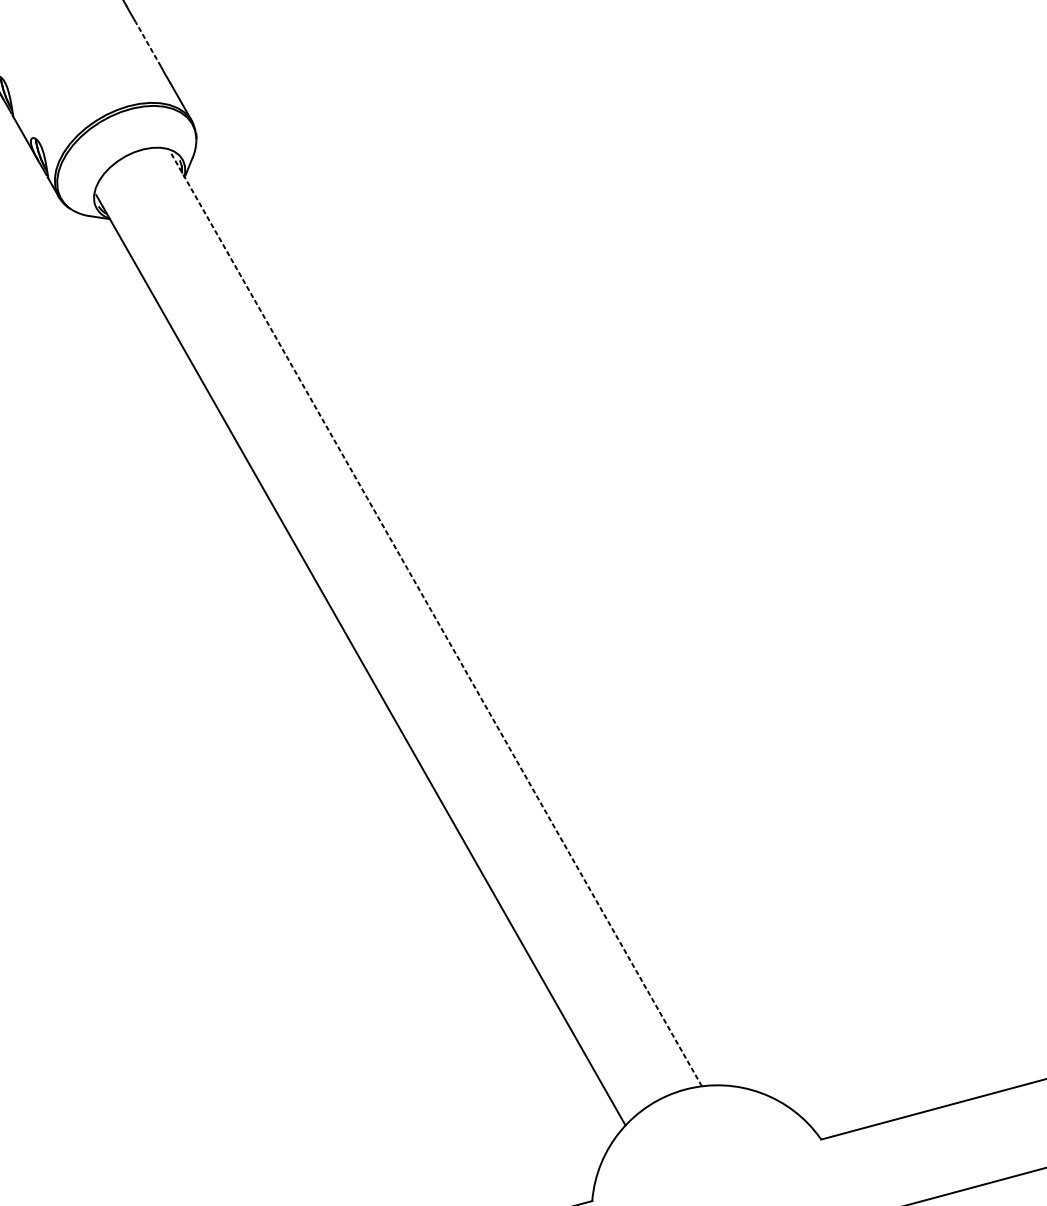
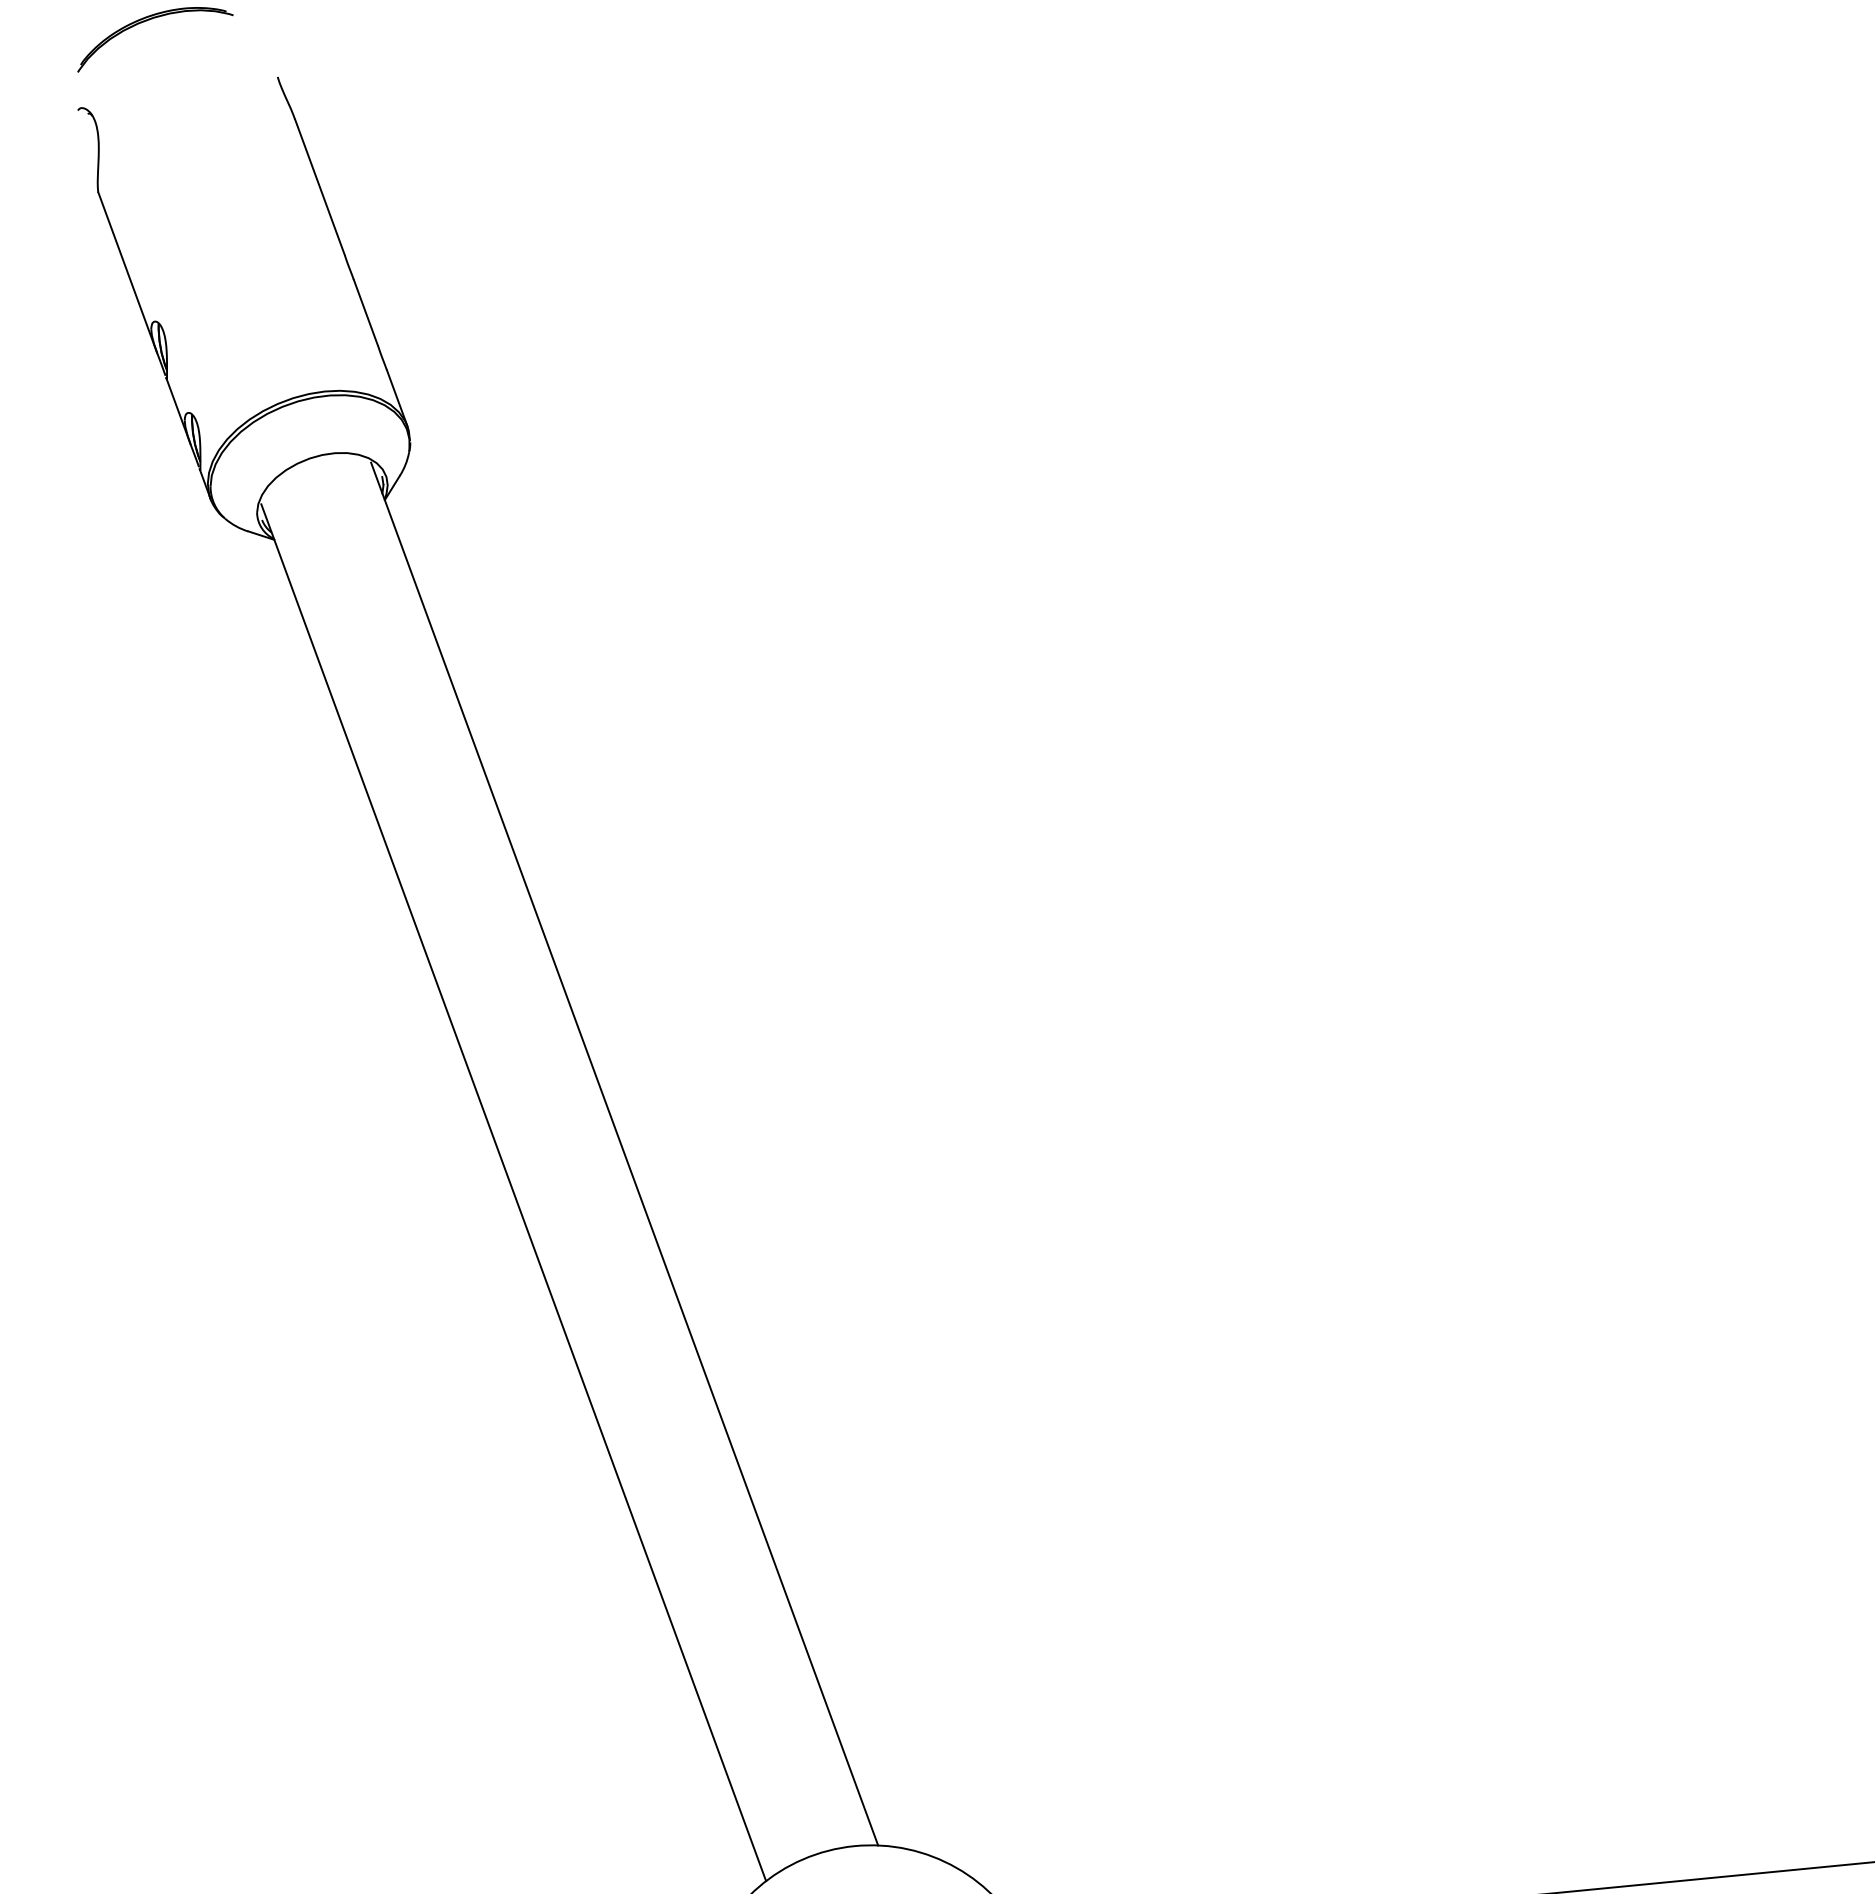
line: (148, 44) -> (365, 312), dashed -> solid
line: (435, 618) -> (624, 1153), dashed -> solid

